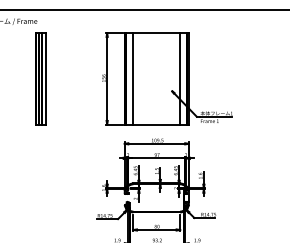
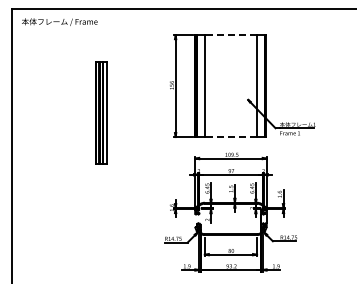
line: (156, 33) -> (230, 35), solid -> dashed
part: (40, 78) -> (101, 112), moved
line: (156, 124) -> (230, 137), solid -> dashed

